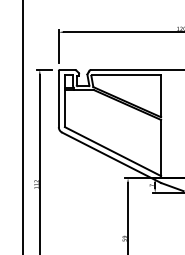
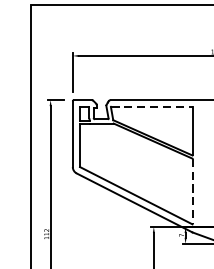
line: (126, 75) -> (152, 106), solid -> dashed
line: (161, 148) -> (193, 192), solid -> dashed

